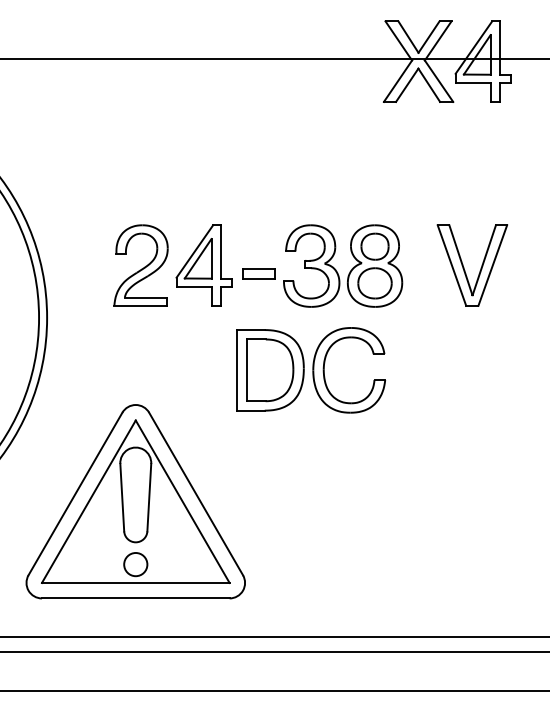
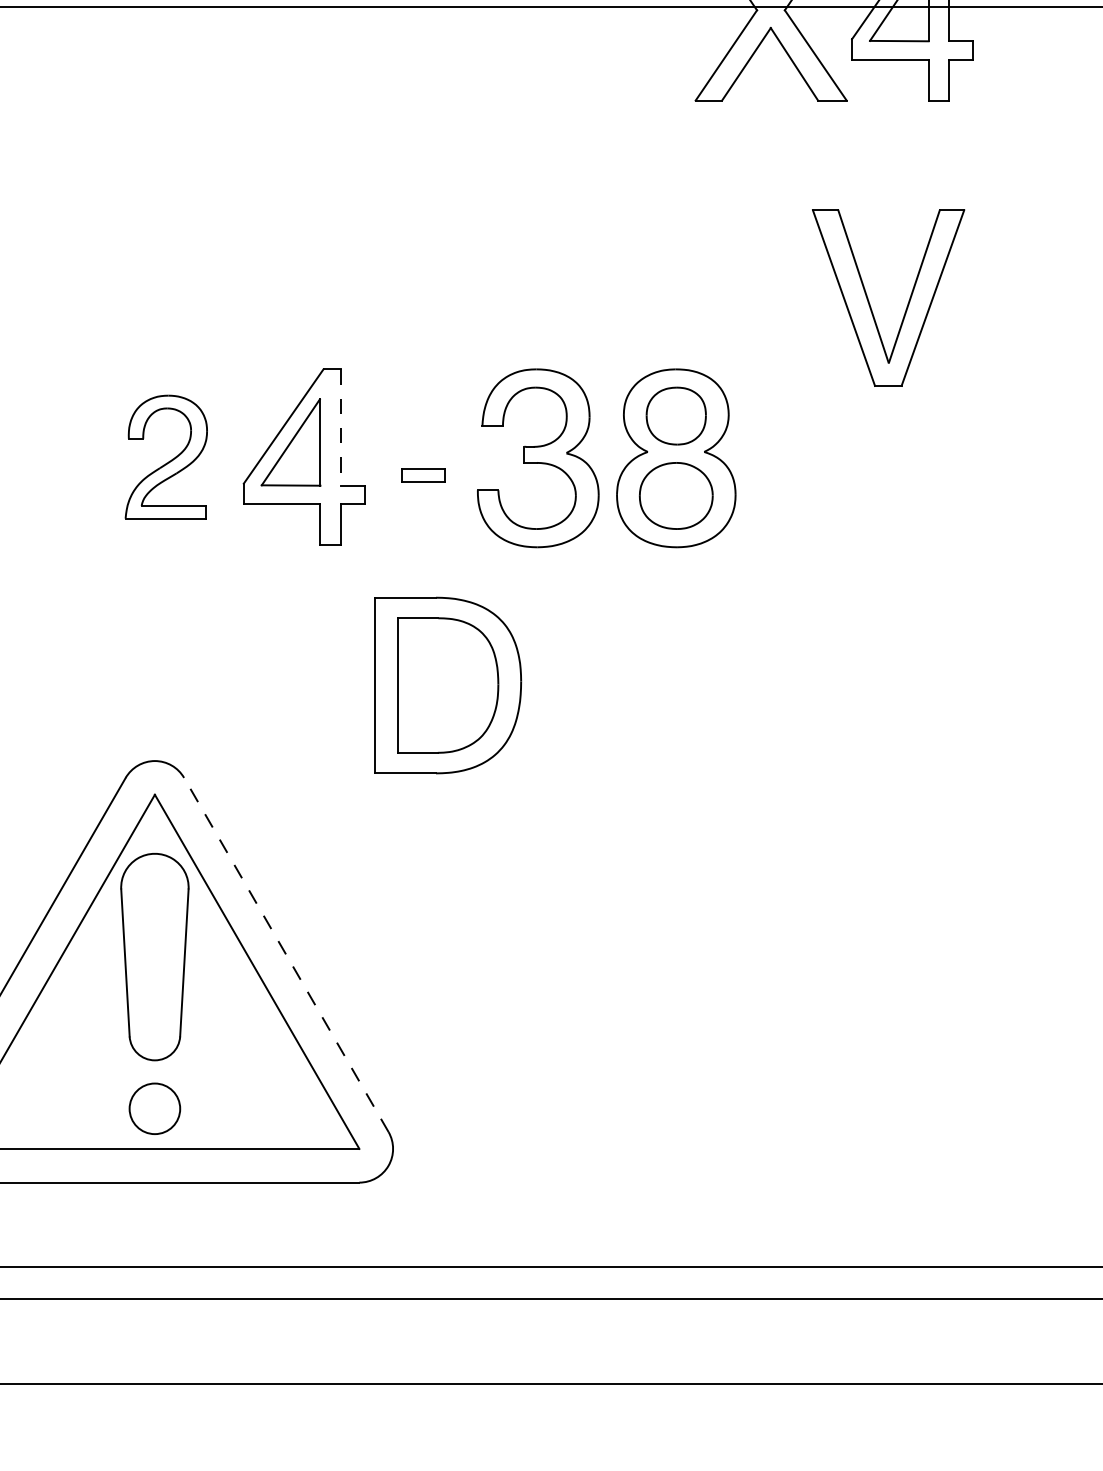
line: (221, 251) -> (341, 426), solid -> dashed
part: (140, 265) -> (165, 457), size x0.7
part: (464, 267) -> (871, 302), moved
part: (258, 273) -> (422, 474), size x0.6
part: (325, 363) -> (568, 670), removed
line: (196, 493) -> (287, 953), solid -> dashed

